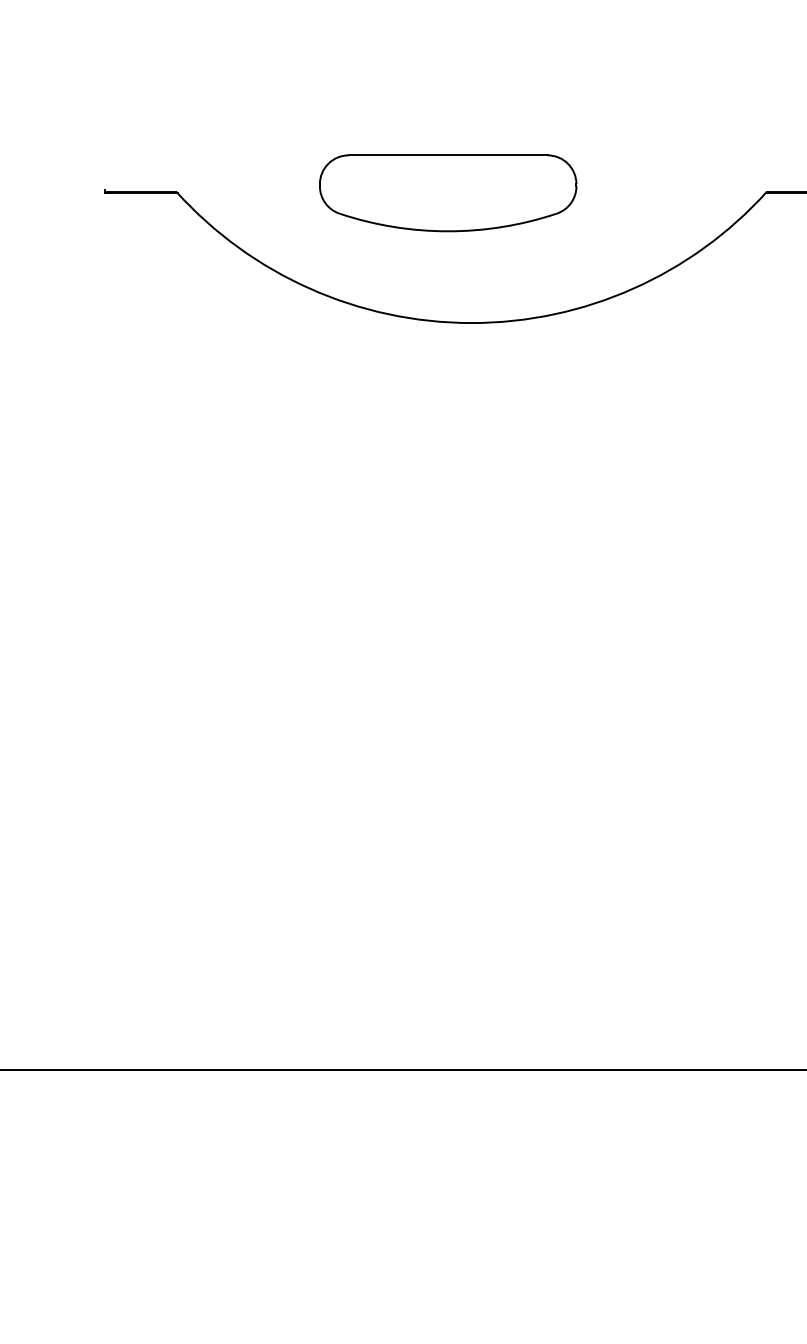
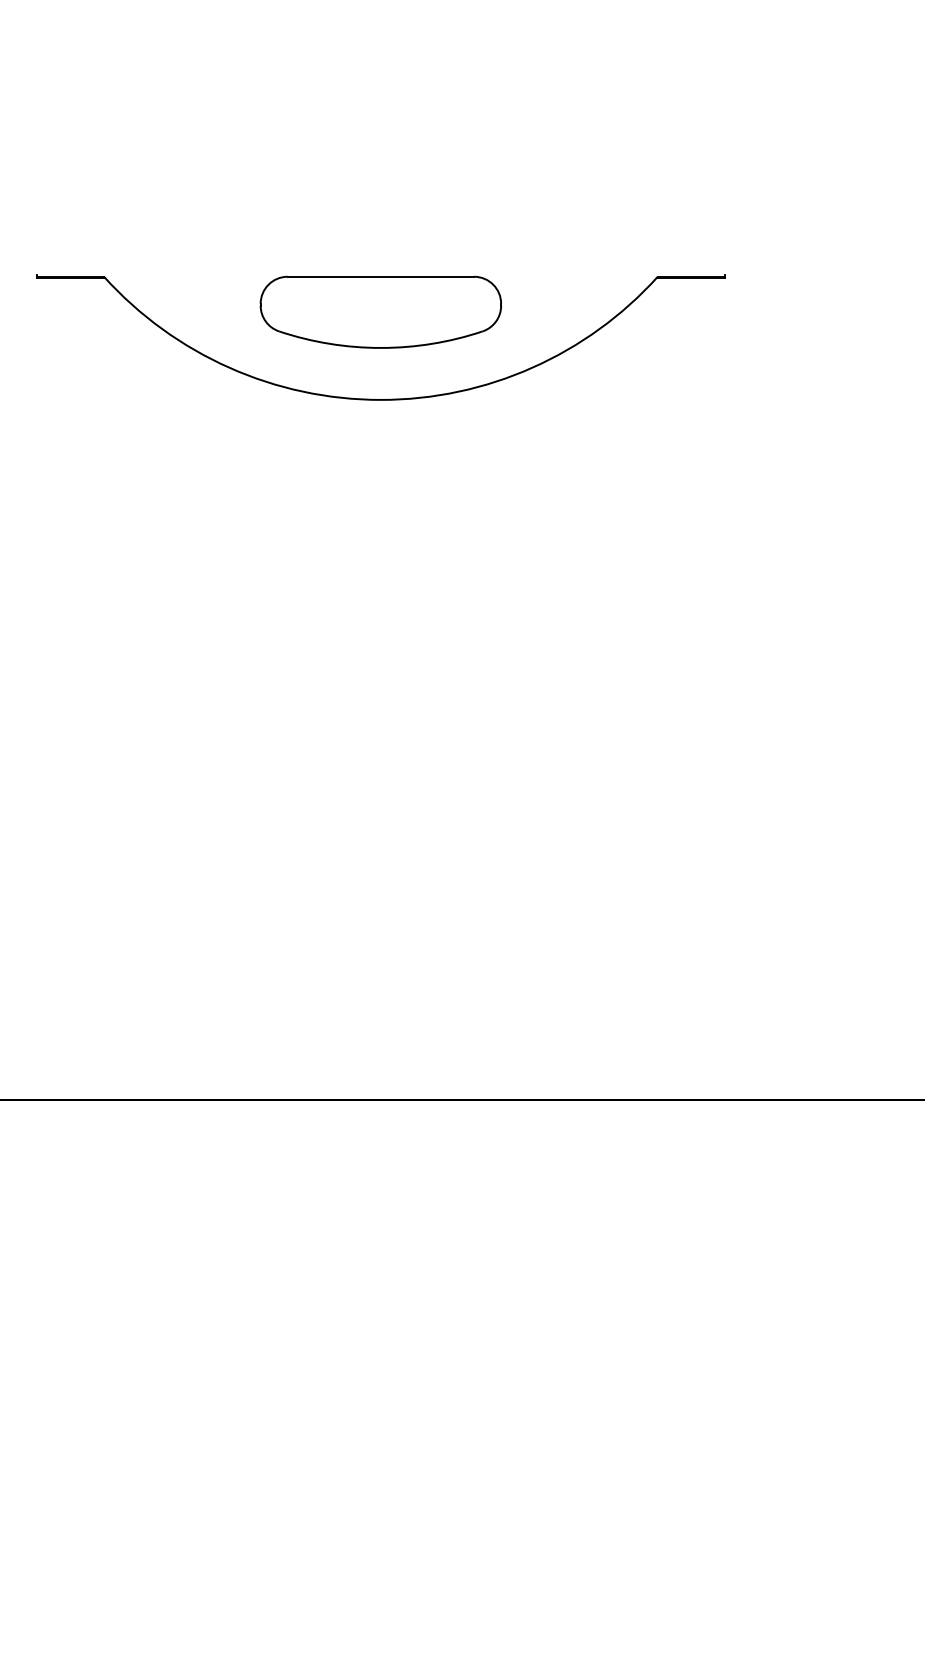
part: (447, 192) -> (380, 311), moved

